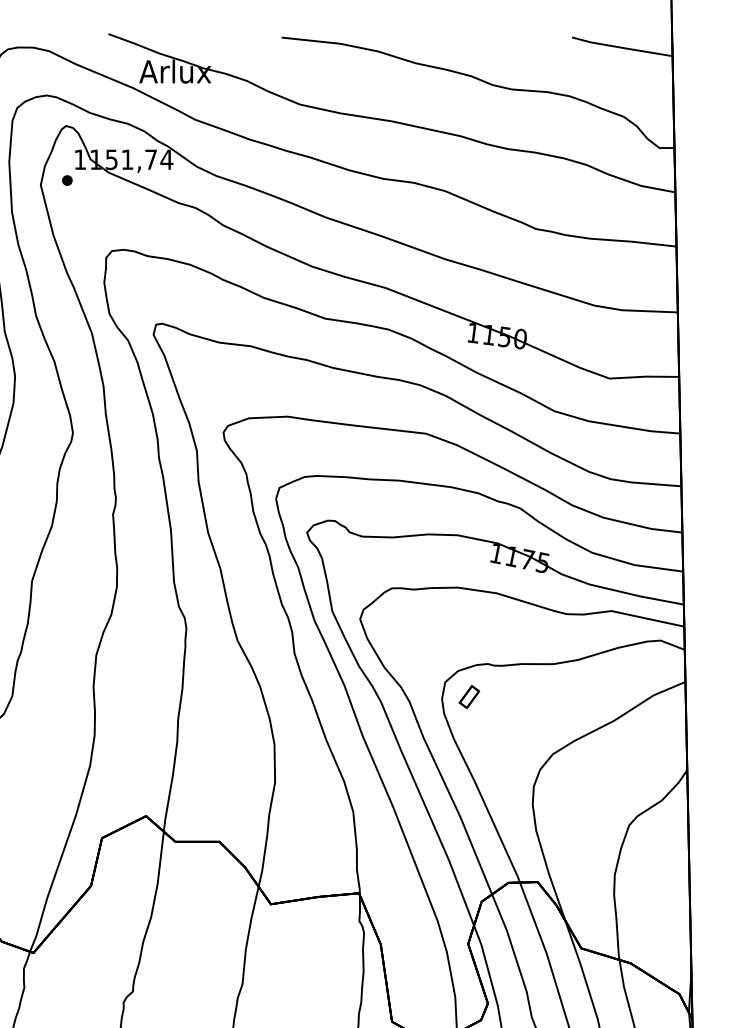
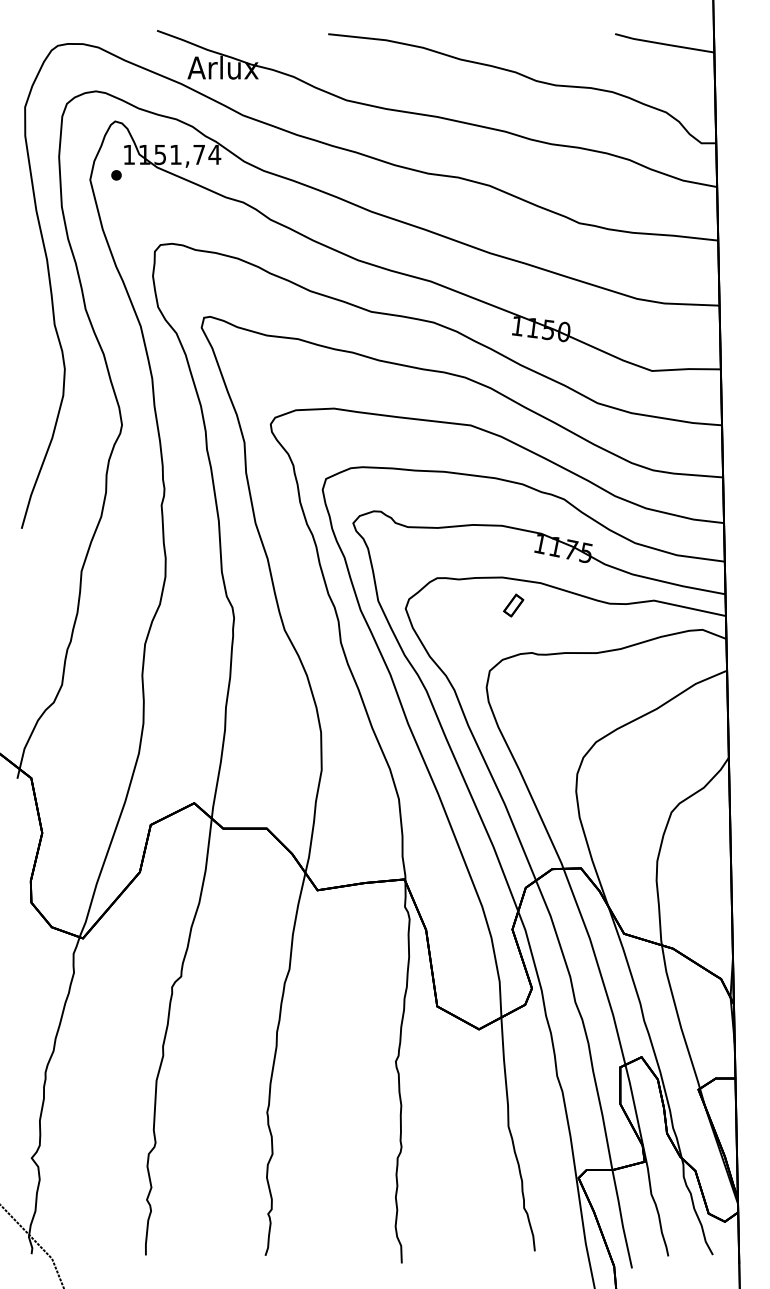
part: (469, 696) -> (513, 605), moved

